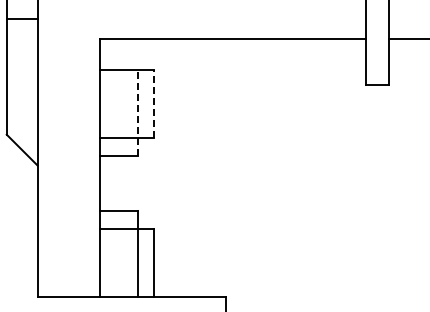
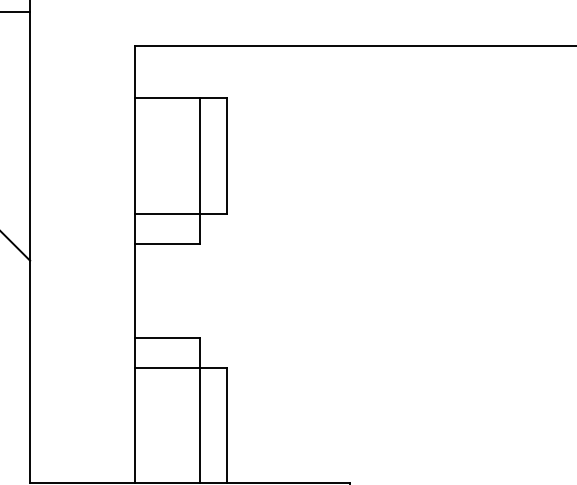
line: (153, 103) -> (226, 155), dashed -> solid
line: (138, 112) -> (200, 170), dashed -> solid

